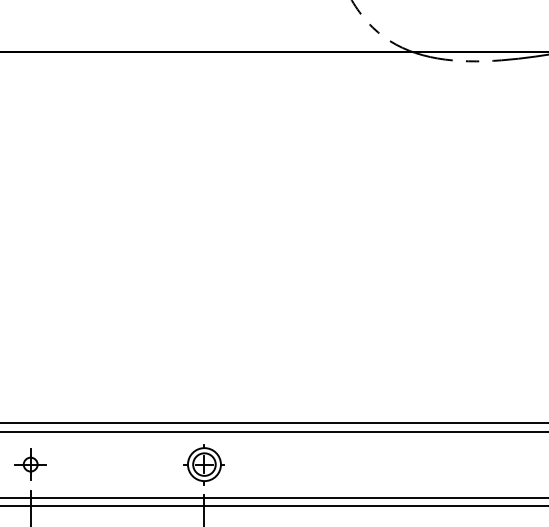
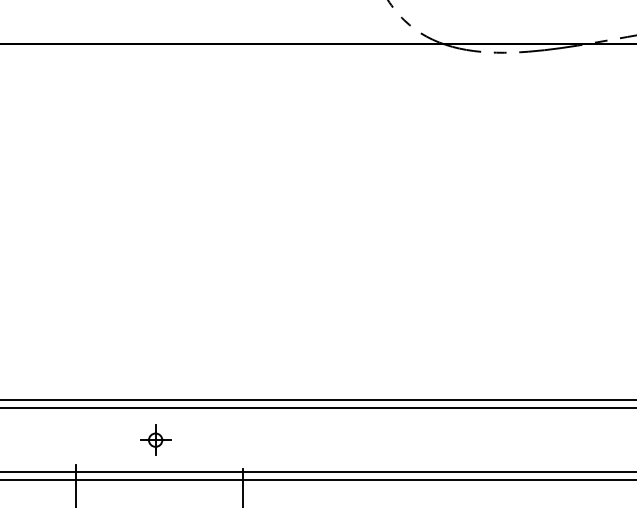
part: (30, 463) -> (155, 439), moved
part: (204, 463) -> (242, 439), removed

